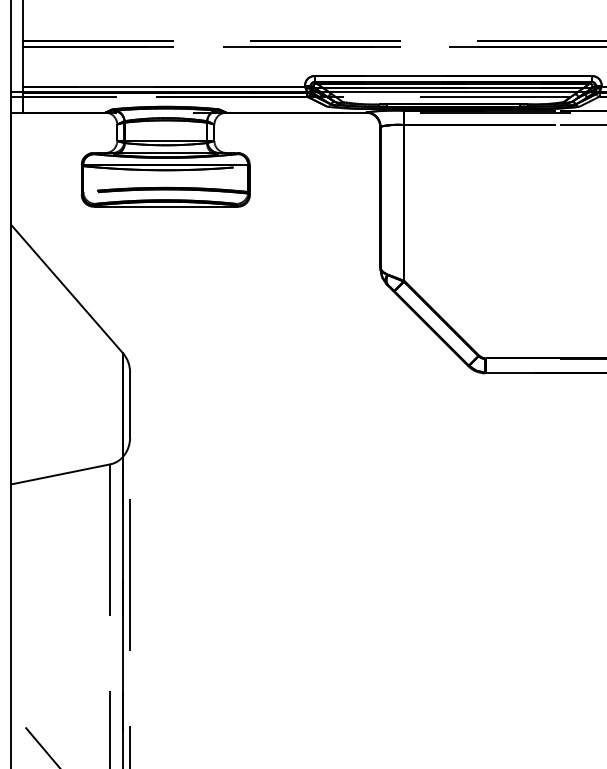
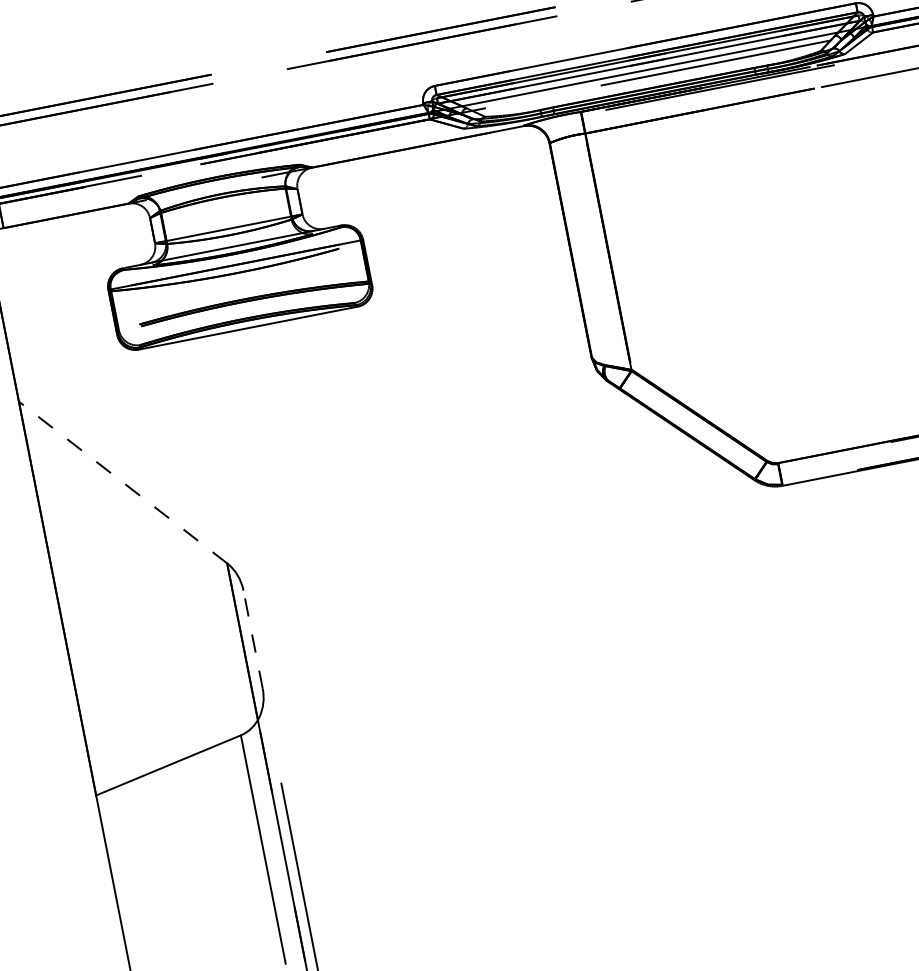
line: (66, 288) -> (121, 481), solid -> dashed
line: (130, 404) -> (253, 638), solid -> dashed

